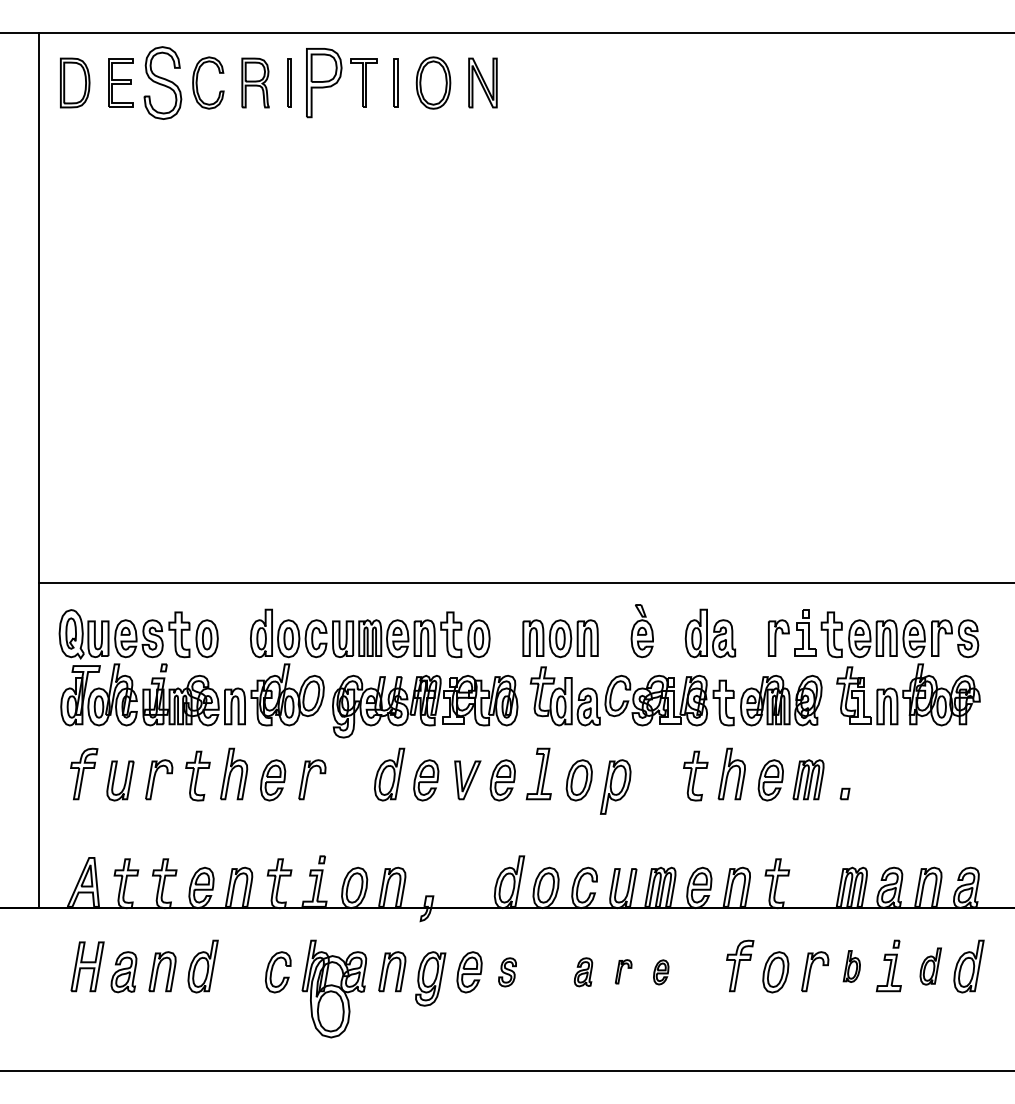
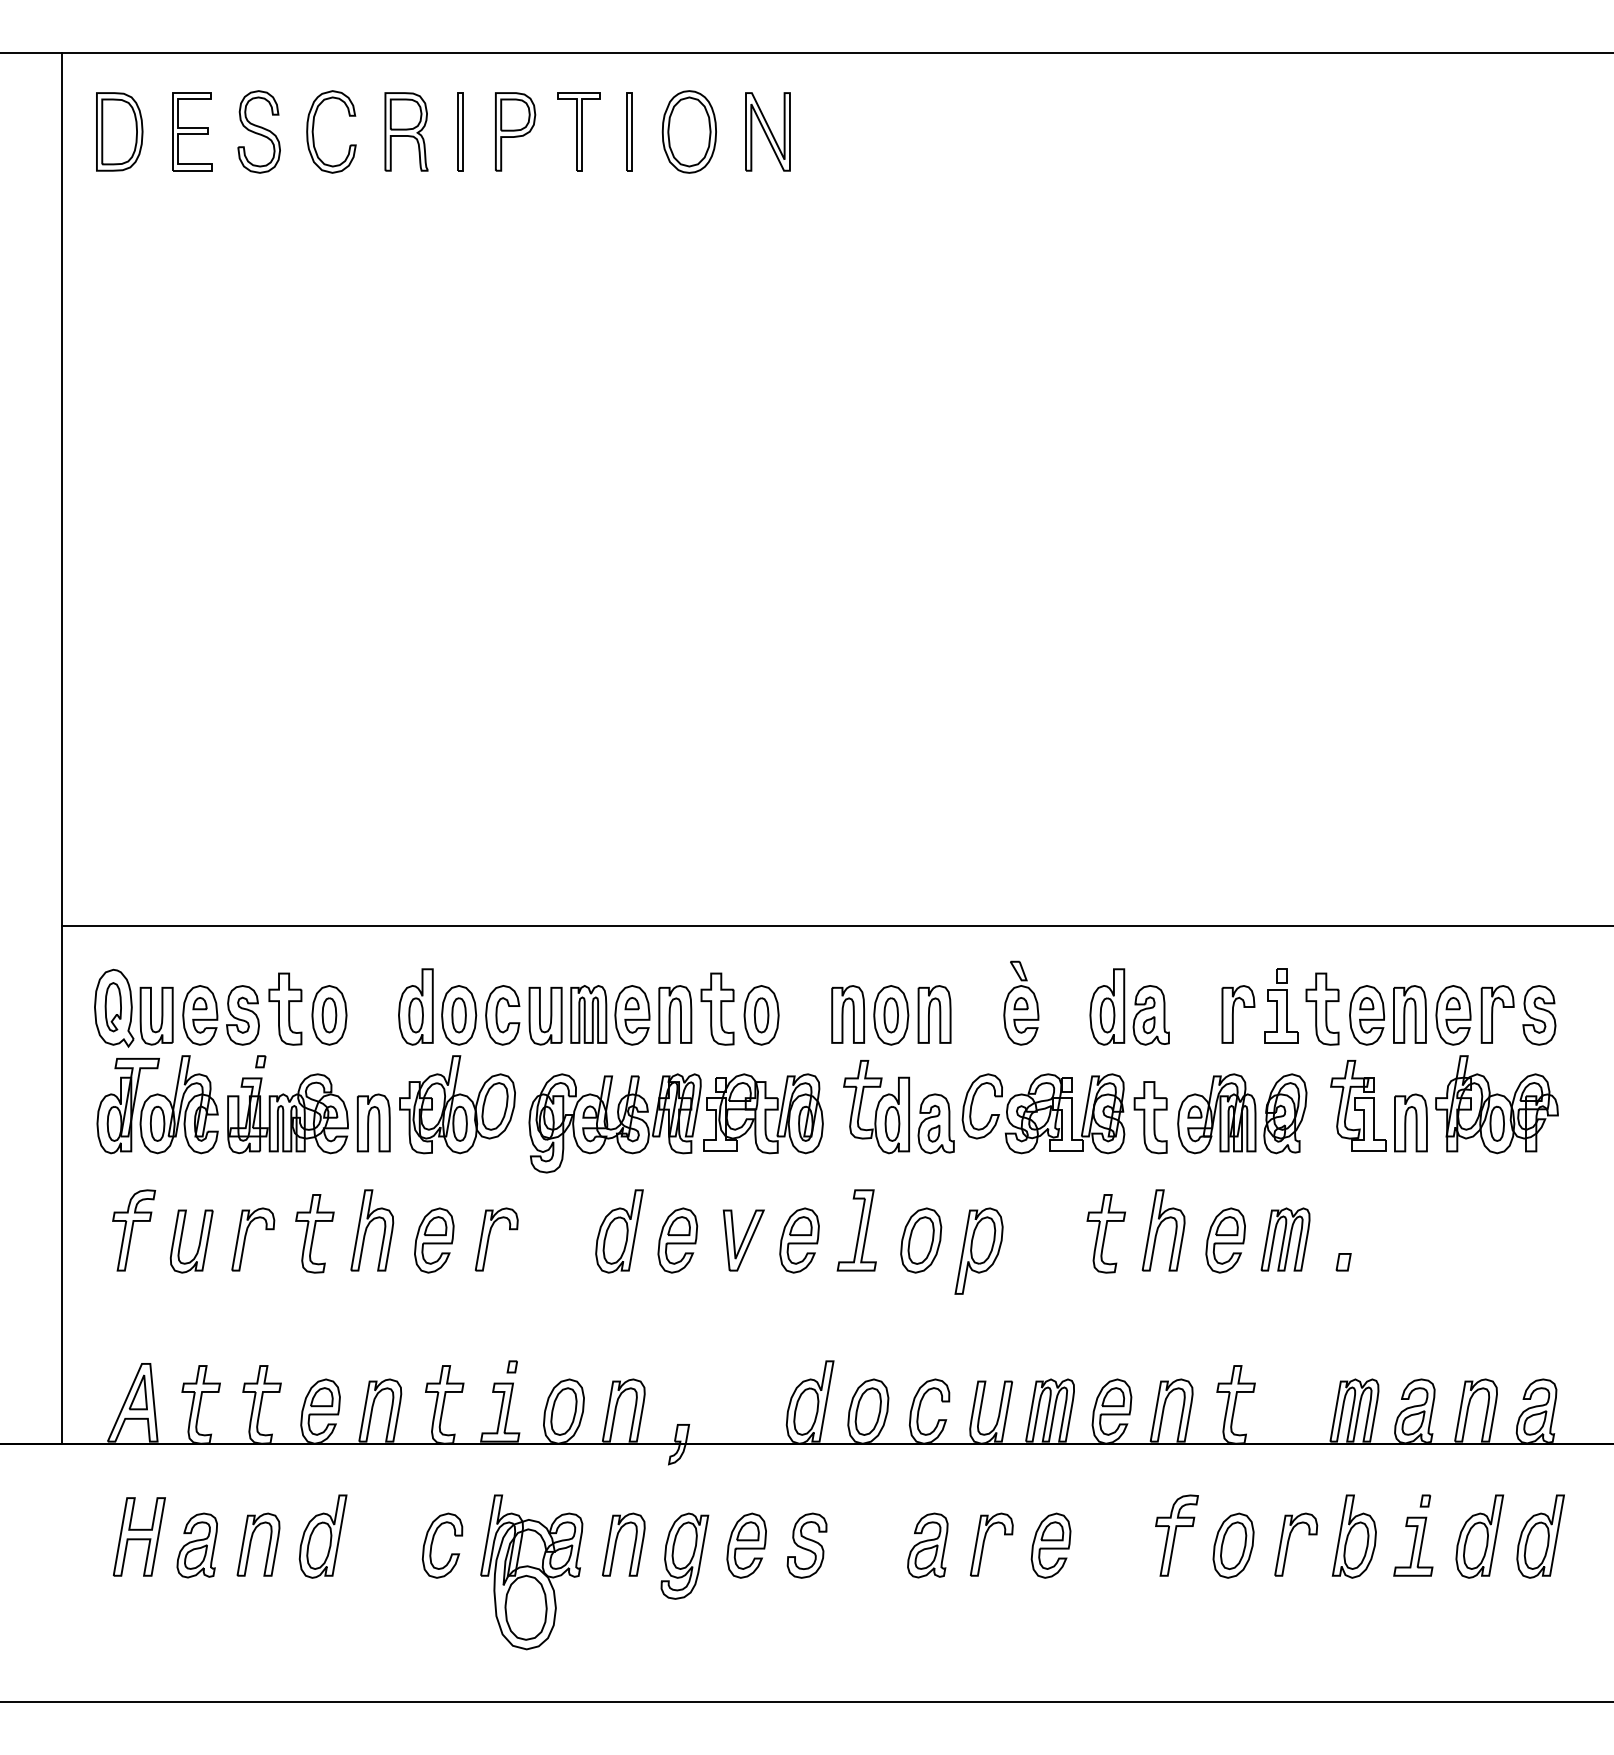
part: (162, 82) -> (258, 131), size x0.71
part: (323, 82) -> (514, 131), size x0.71
part: (851, 966) -> (1353, 1536), size x1.67
part: (930, 966) -> (1479, 1536), size x1.43
part: (623, 971) -> (991, 1544), size x1.67
part: (507, 972) -> (807, 1546), size x1.43
part: (583, 972) -> (927, 1546), size x1.43
part: (661, 972) -> (1051, 1546), size x1.67

